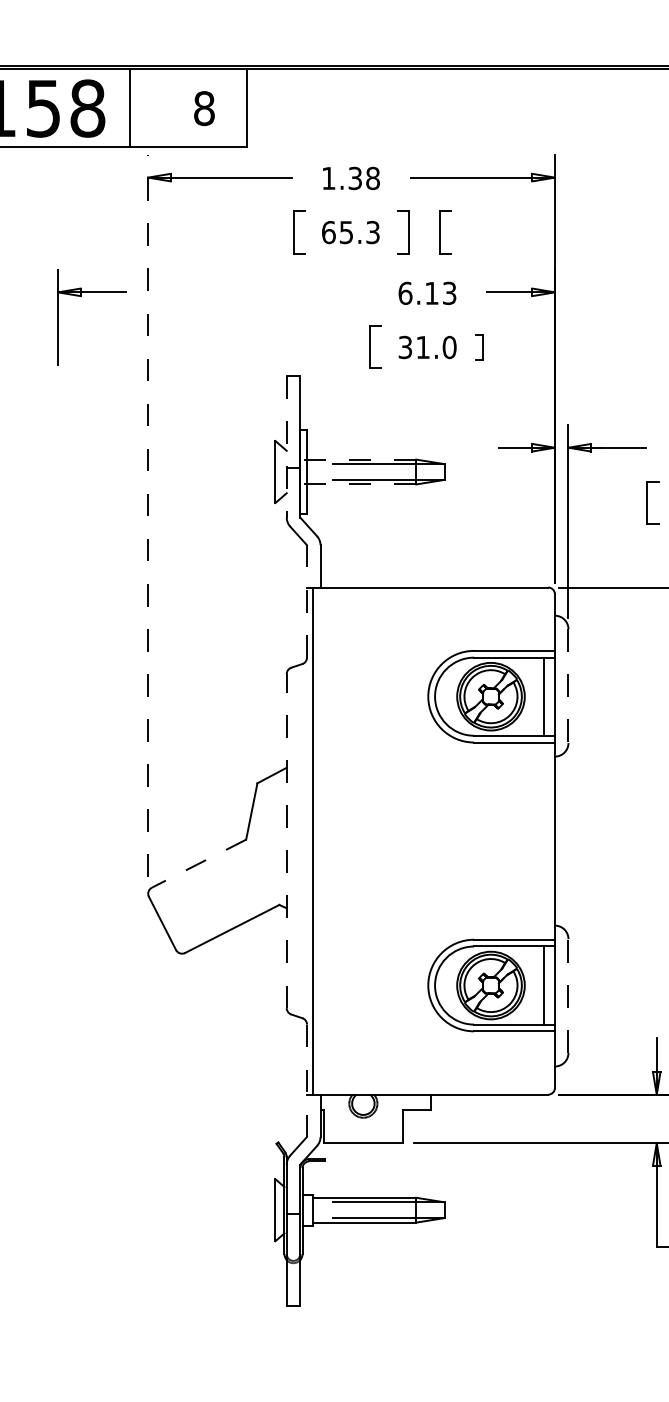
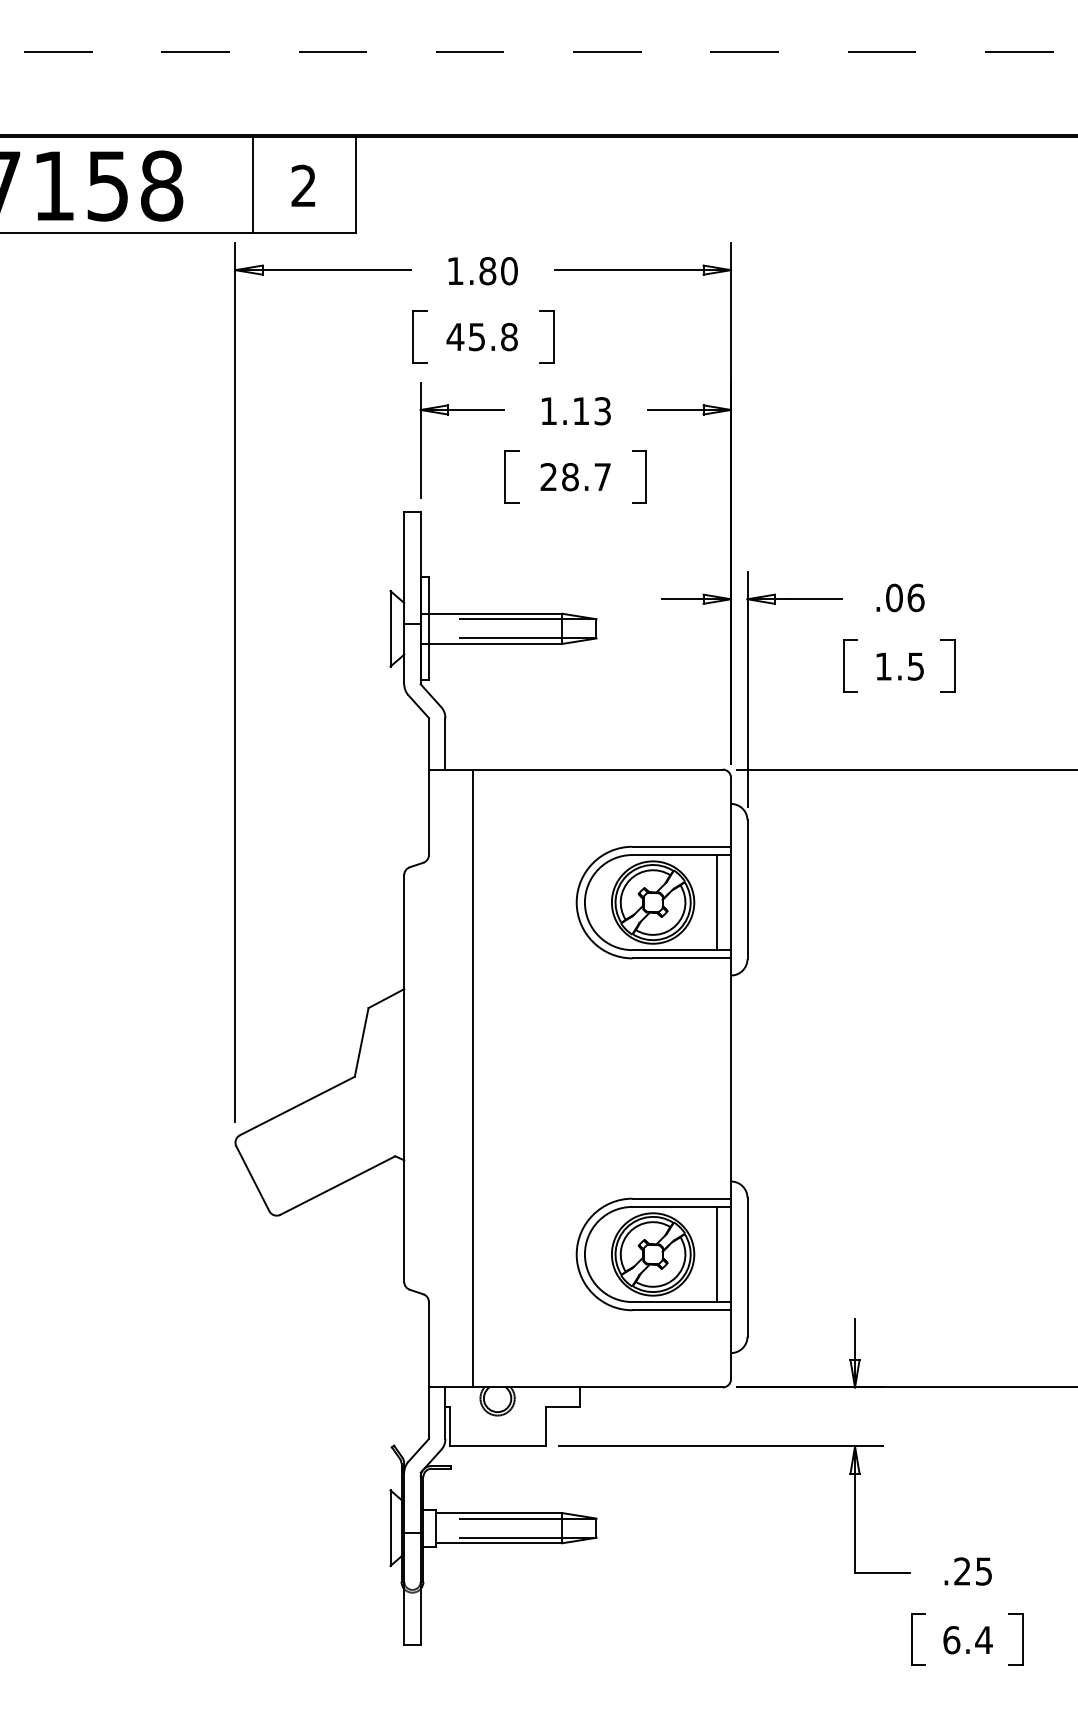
line: (130, 108) -> (252, 185), moved
text: (204, 108) -> (303, 185), 8 -> 2
text: (364, 178) -> (498, 271), 1.38 -> 1.80
text: (350, 232) -> (481, 336), 65.3 -> 45.8
part: (445, 232) -> (597, 336), removed
text: (405, 293) -> (548, 411), 6.13 -> 1.13
part: (80, 296) -> (448, 415), moved
part: (479, 346) -> (639, 476), size x1.67
text: (427, 347) -> (575, 477), 31.0 -> 28.7
line: (286, 447) -> (404, 598), dashed -> solid
line: (358, 459) -> (491, 613), dashed -> solid
line: (358, 484) -> (491, 643), dashed -> solid
line: (148, 516) -> (235, 682), dashed -> solid
line: (306, 601) -> (428, 786), dashed -> solid
line: (568, 686) -> (747, 890), dashed -> solid
line: (286, 841) -> (404, 1078), dashed -> solid
line: (312, 841) -> (472, 1078), moved
line: (198, 864) -> (296, 1106), dashed -> solid
line: (568, 995) -> (747, 1266), dashed -> solid
line: (306, 1081) -> (428, 1371), dashed -> solid

